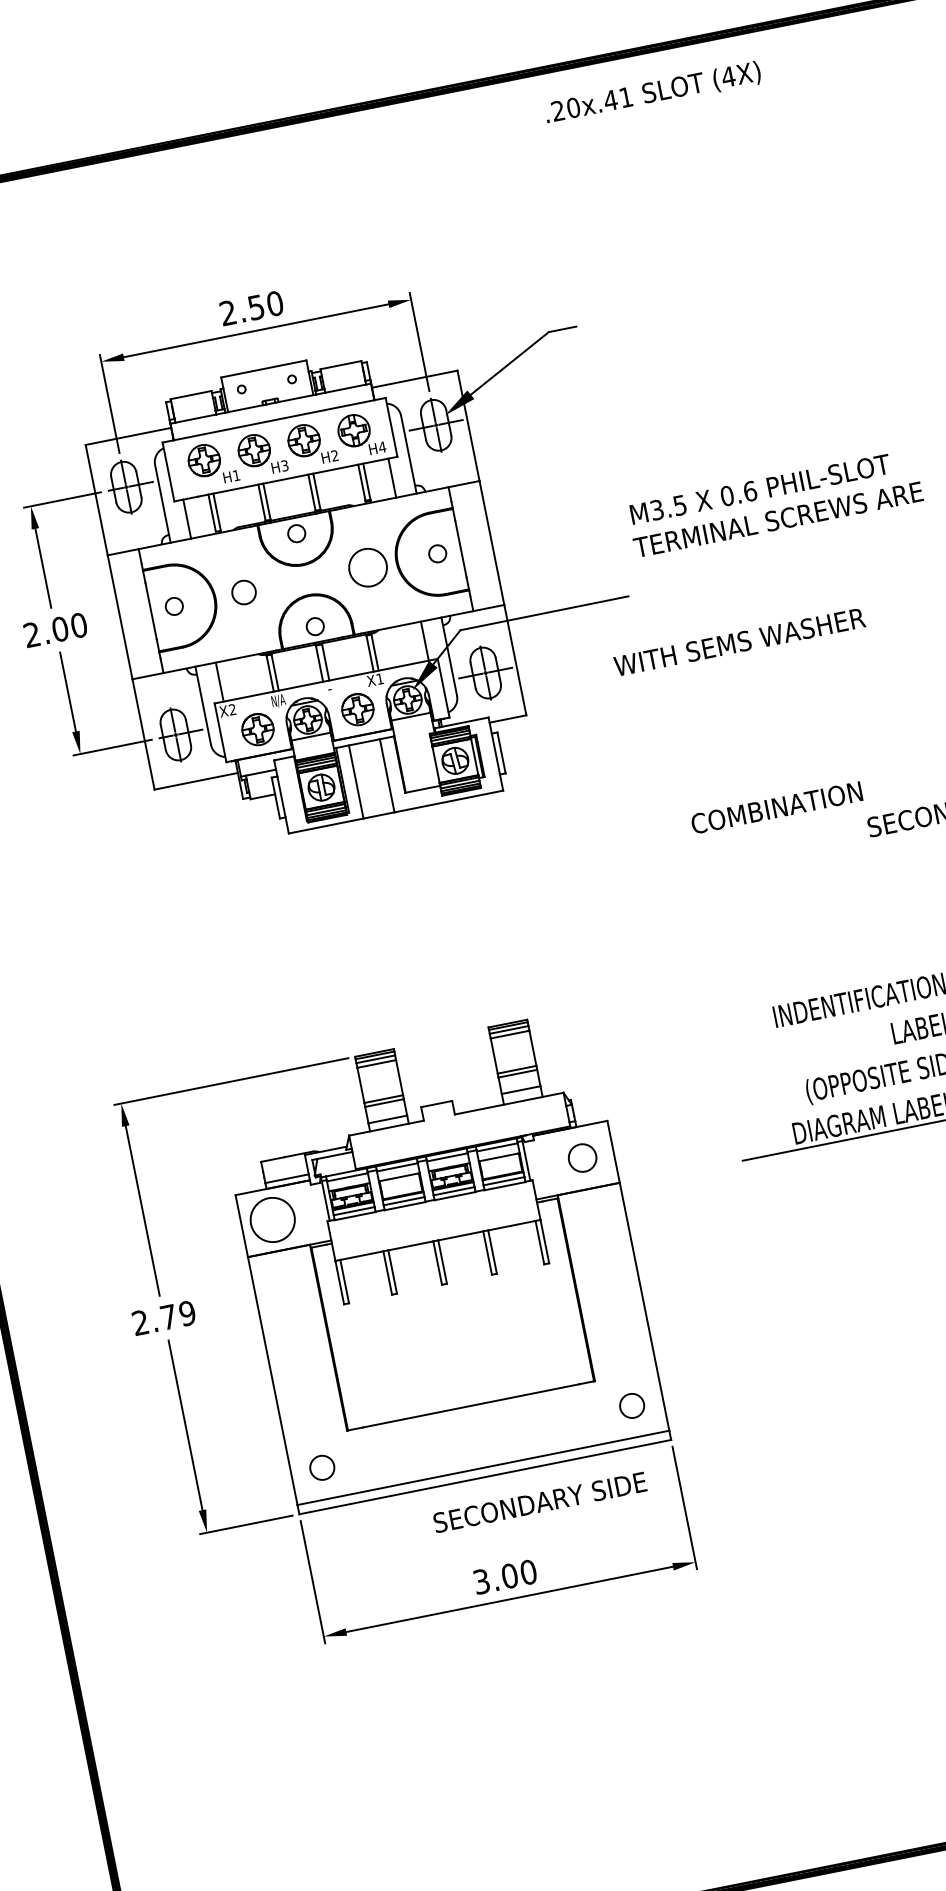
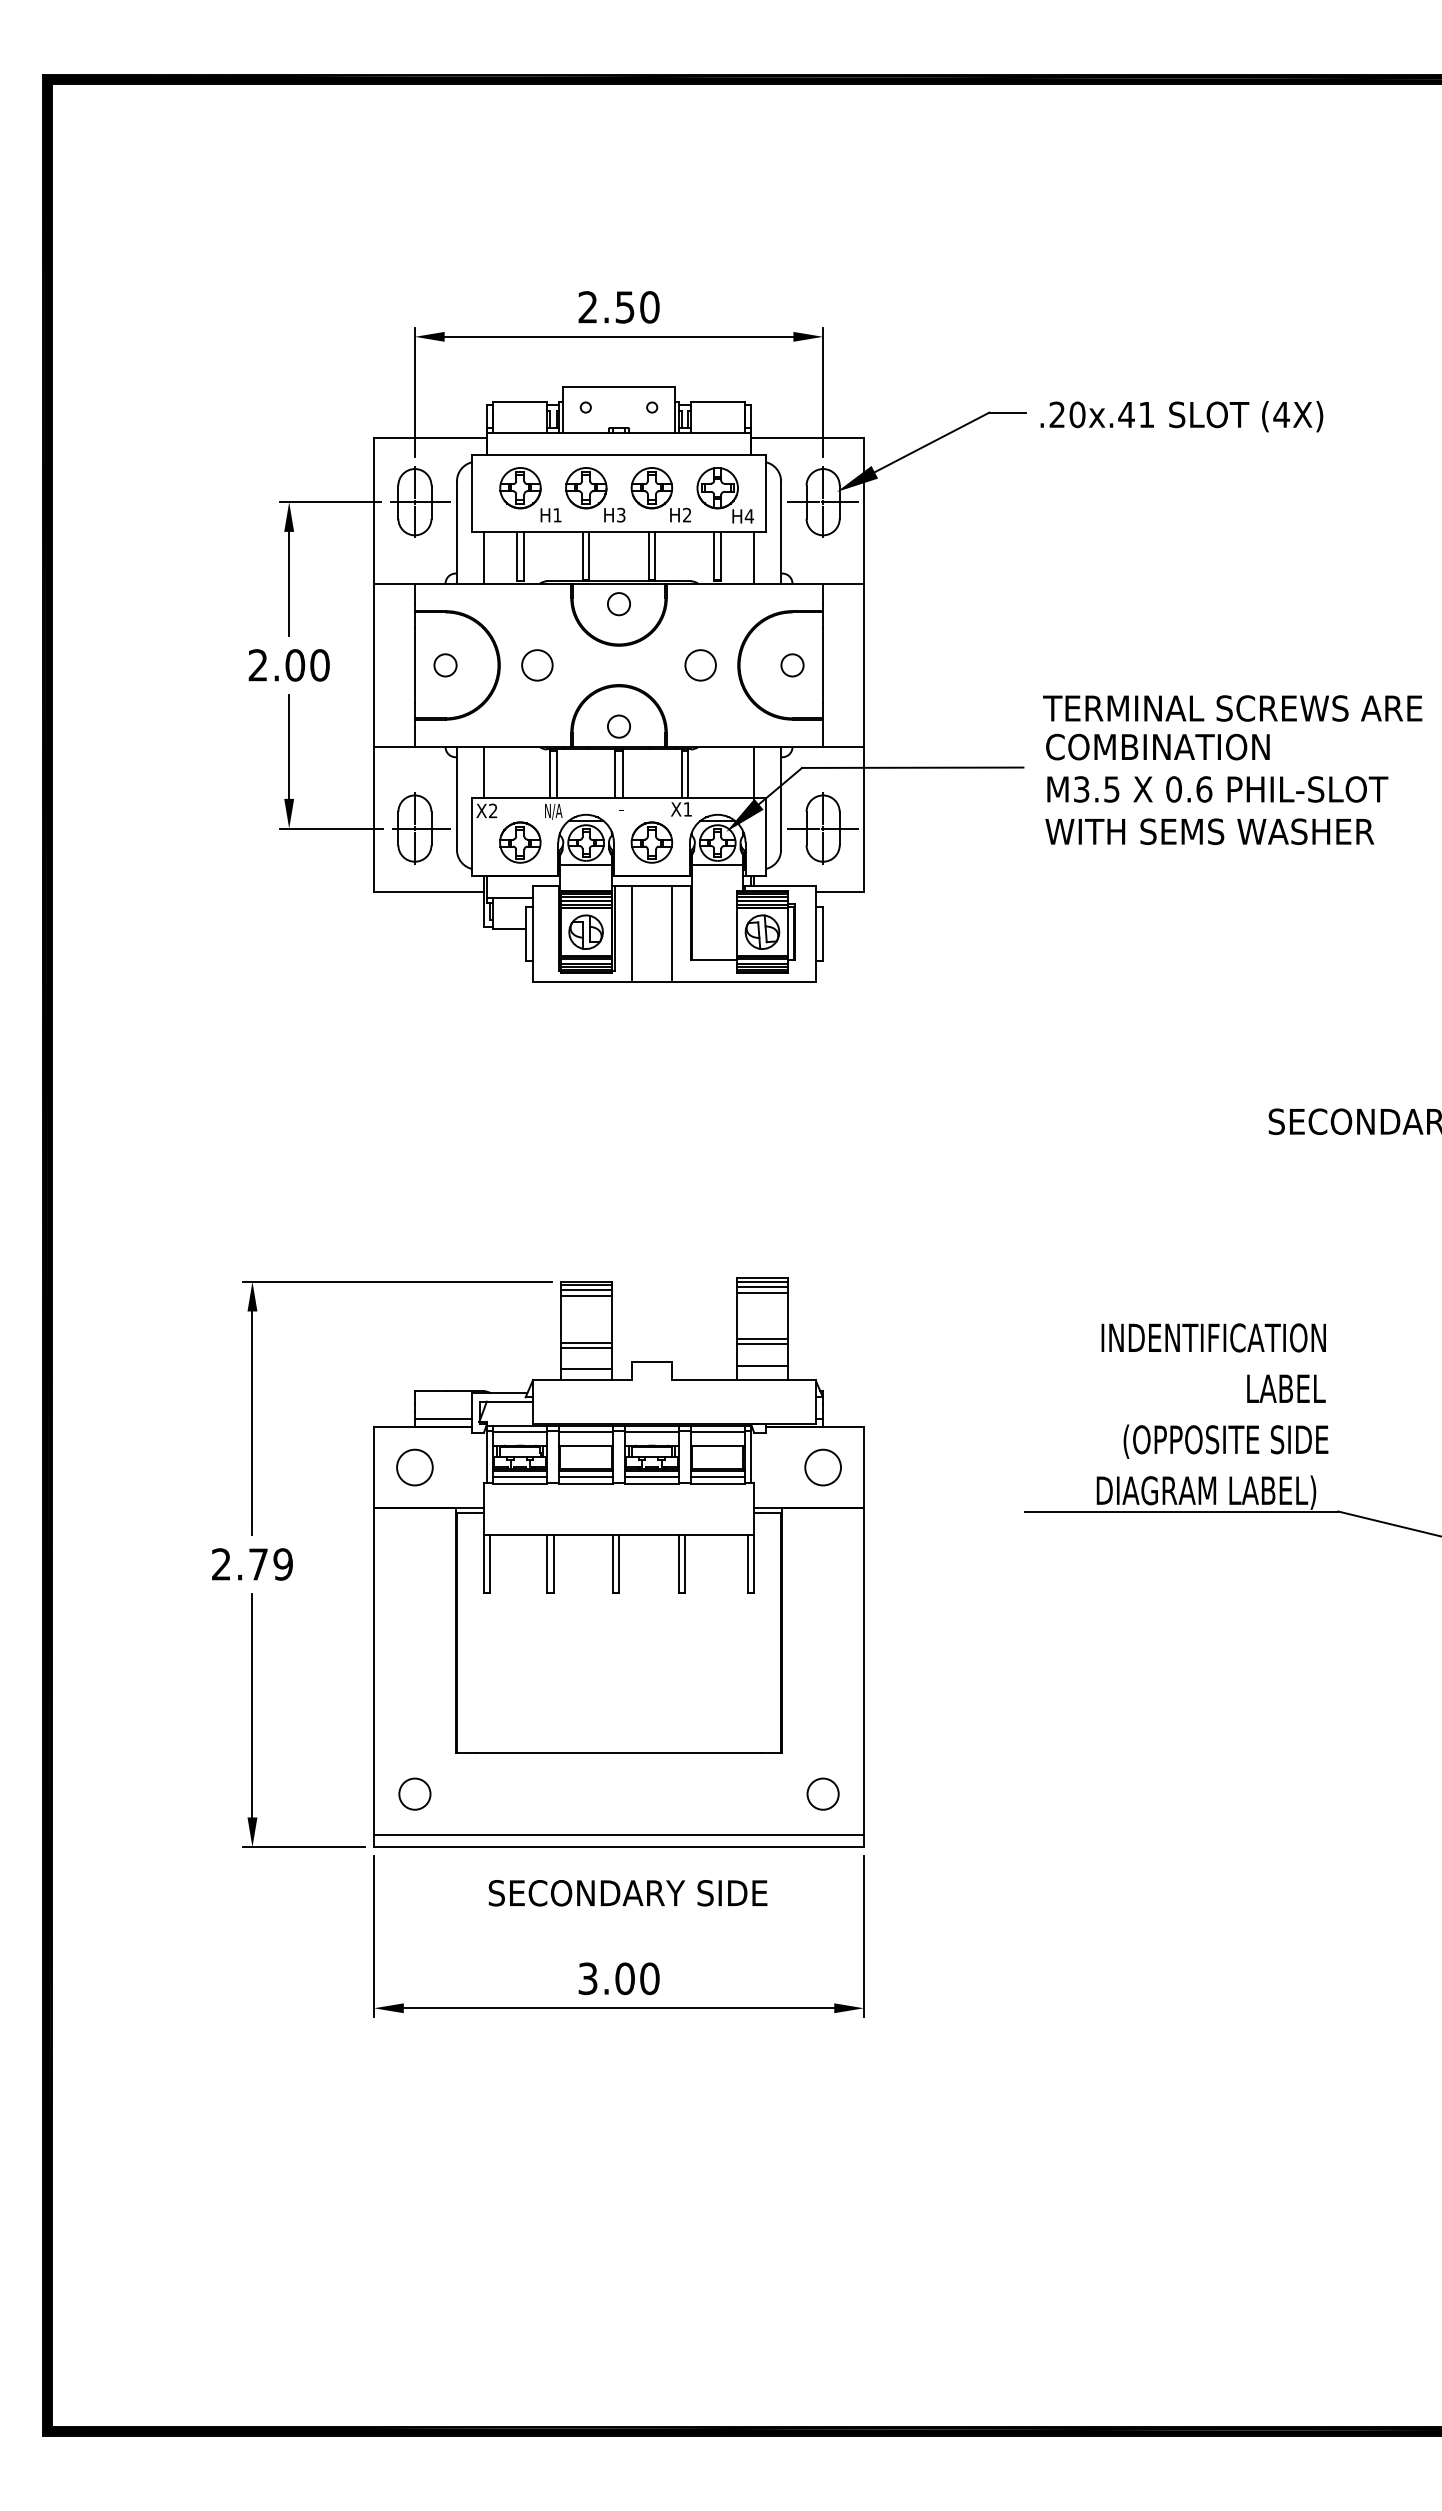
text: (652, 93) -> (1181, 416), moved
text: (760, 489) -> (1217, 789), moved
circle: (367, 567) -> (700, 665), size x0.62
text: (739, 642) -> (1209, 831), moved
text: (776, 807) -> (1157, 746), moved
circle: (272, 1219) -> (414, 1467), size x0.62
text: (539, 1502) -> (627, 1893), moved

